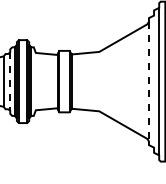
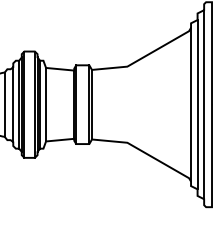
line: (35, 81) -> (45, 104), added
line: (148, 81) -> (190, 104), dashed -> solid
line: (154, 81) -> (198, 104), added
line: (10, 82) -> (13, 105), dashed -> solid

